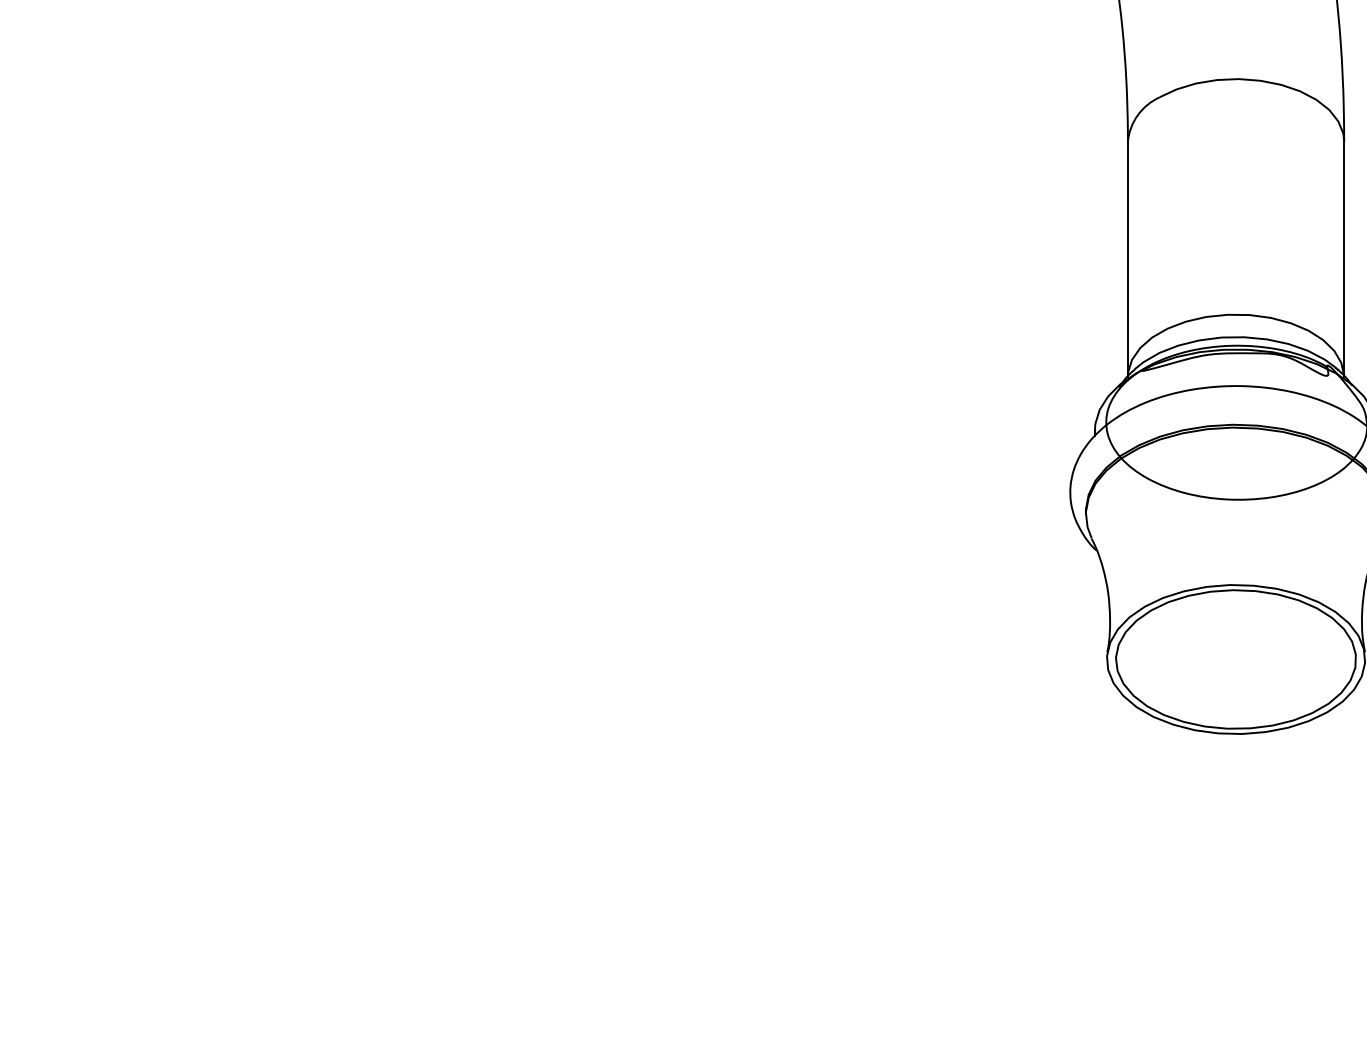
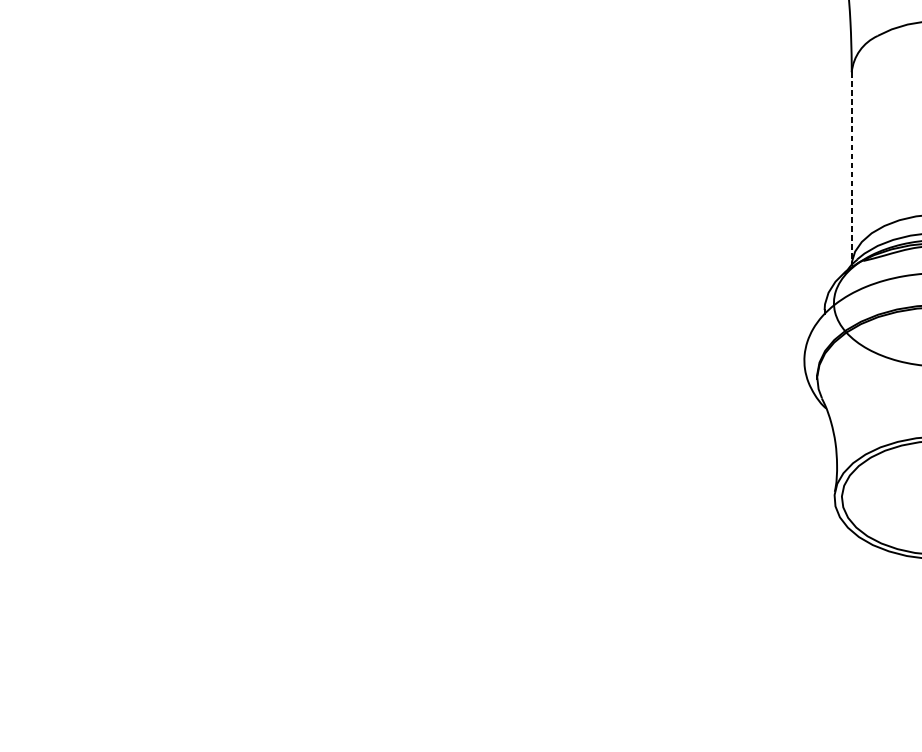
line: (1127, 259) -> (851, 169), solid -> dashed

